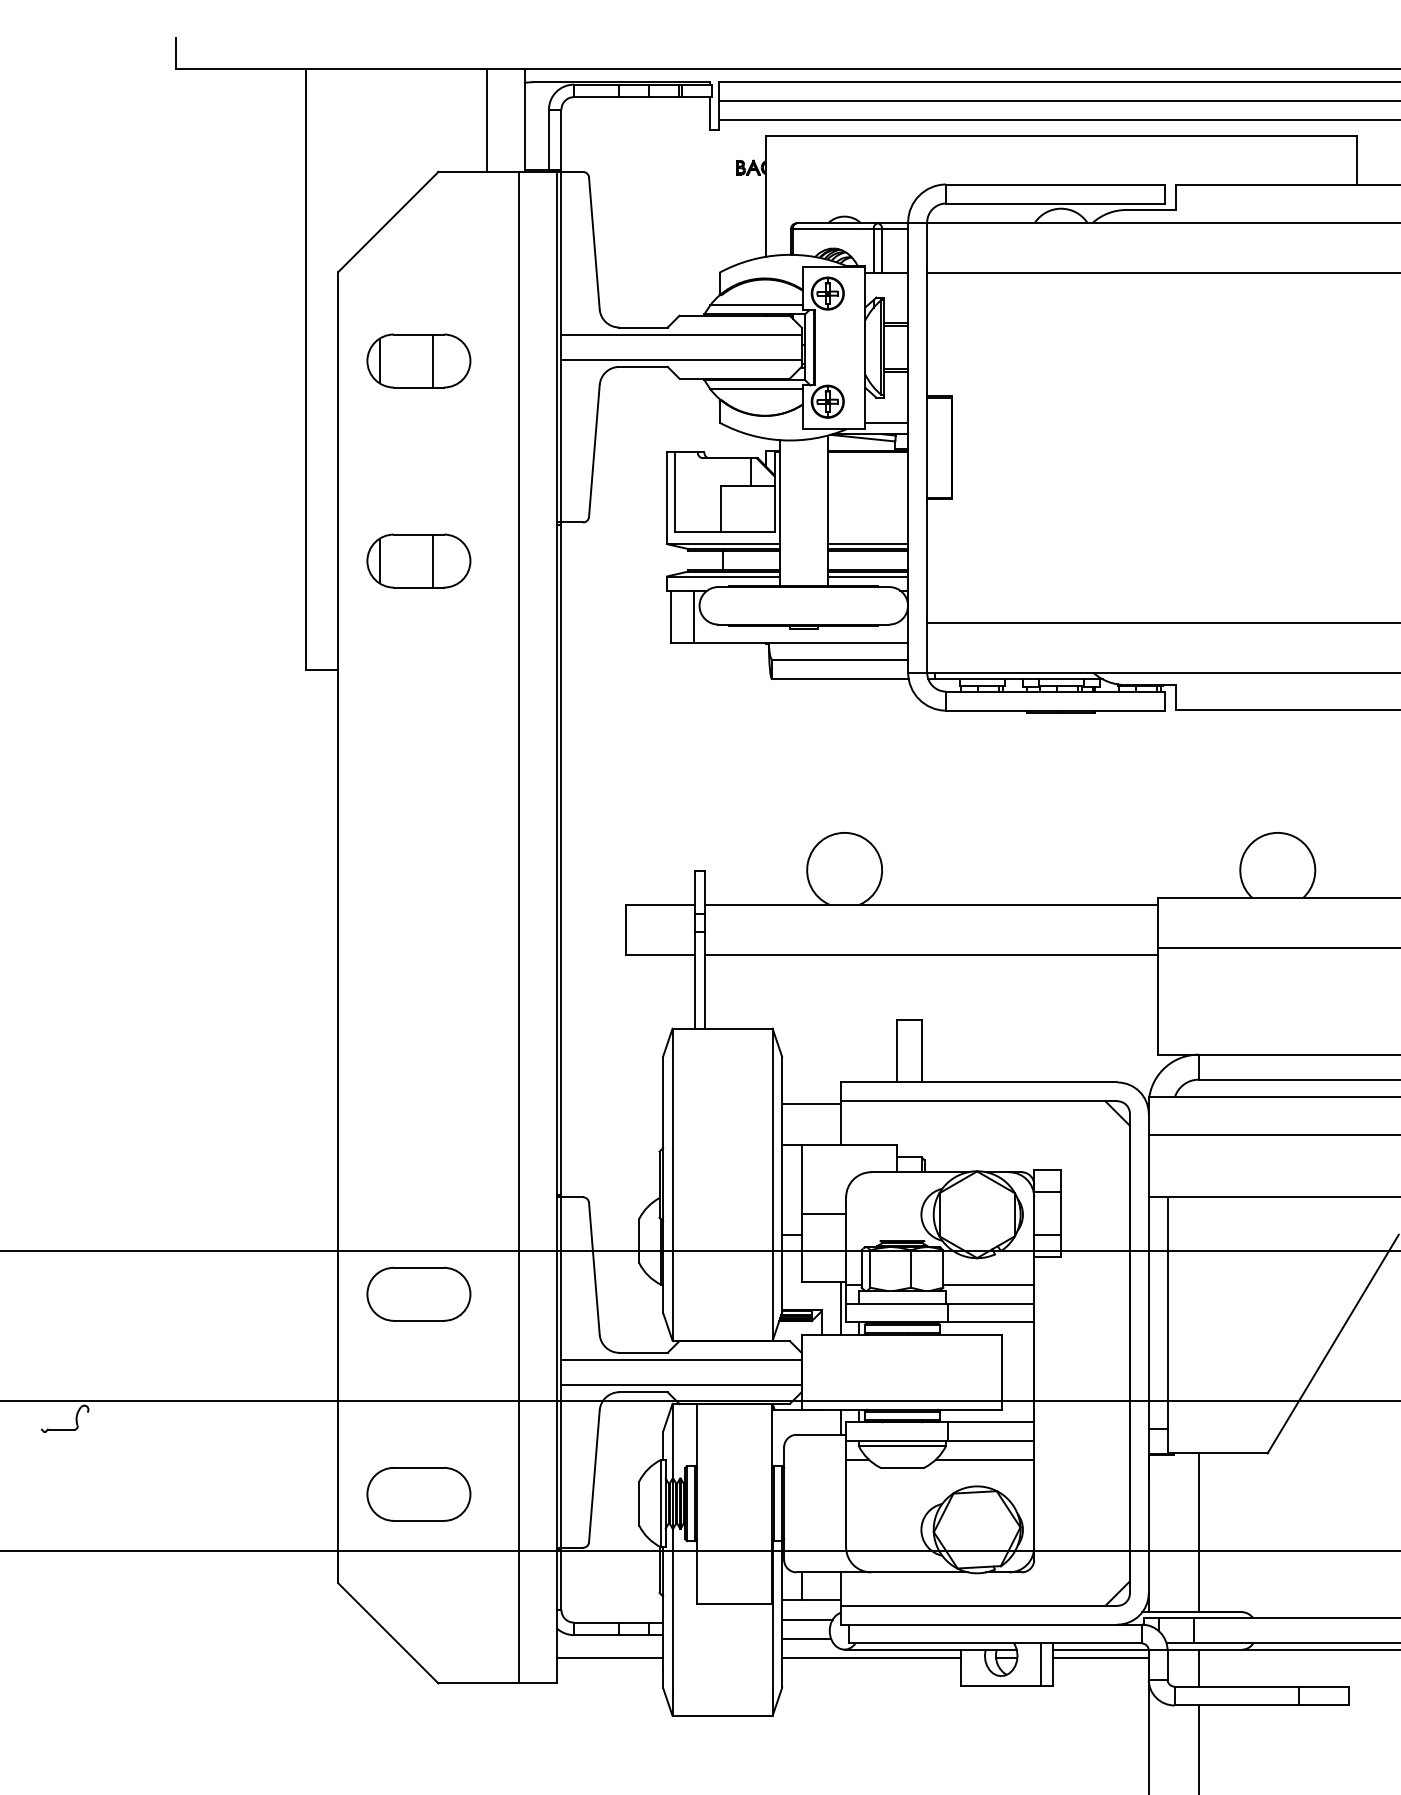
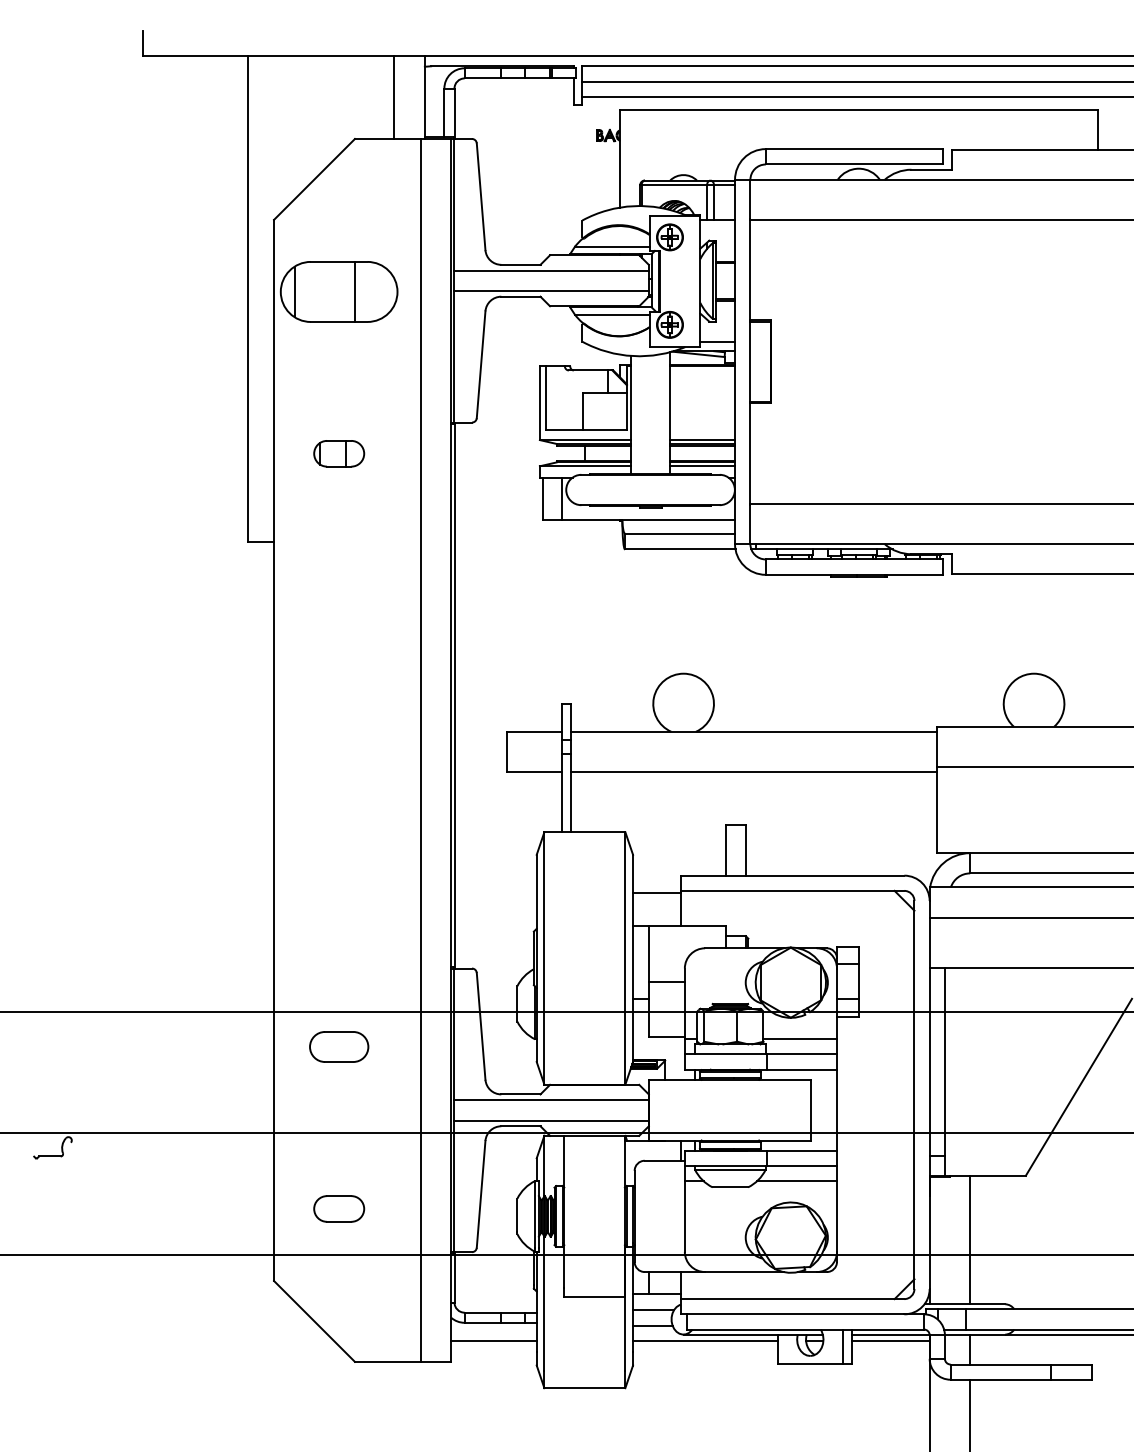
part: (418, 360) -> (338, 291), size x1.4
part: (418, 560) -> (338, 453), size x0.6
part: (418, 1293) -> (338, 1046), size x0.7
line: (841, 1308) -> (681, 1058), removed
part: (418, 1494) -> (338, 1209), size x0.6

